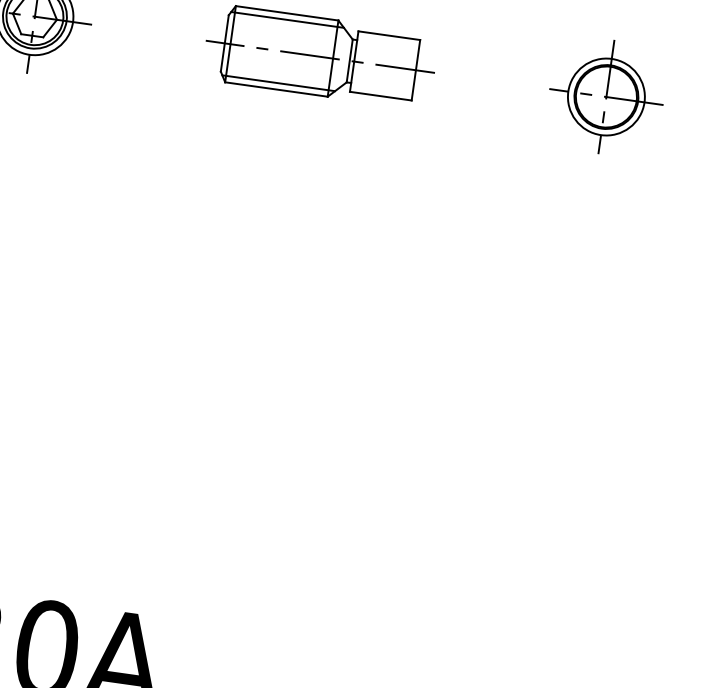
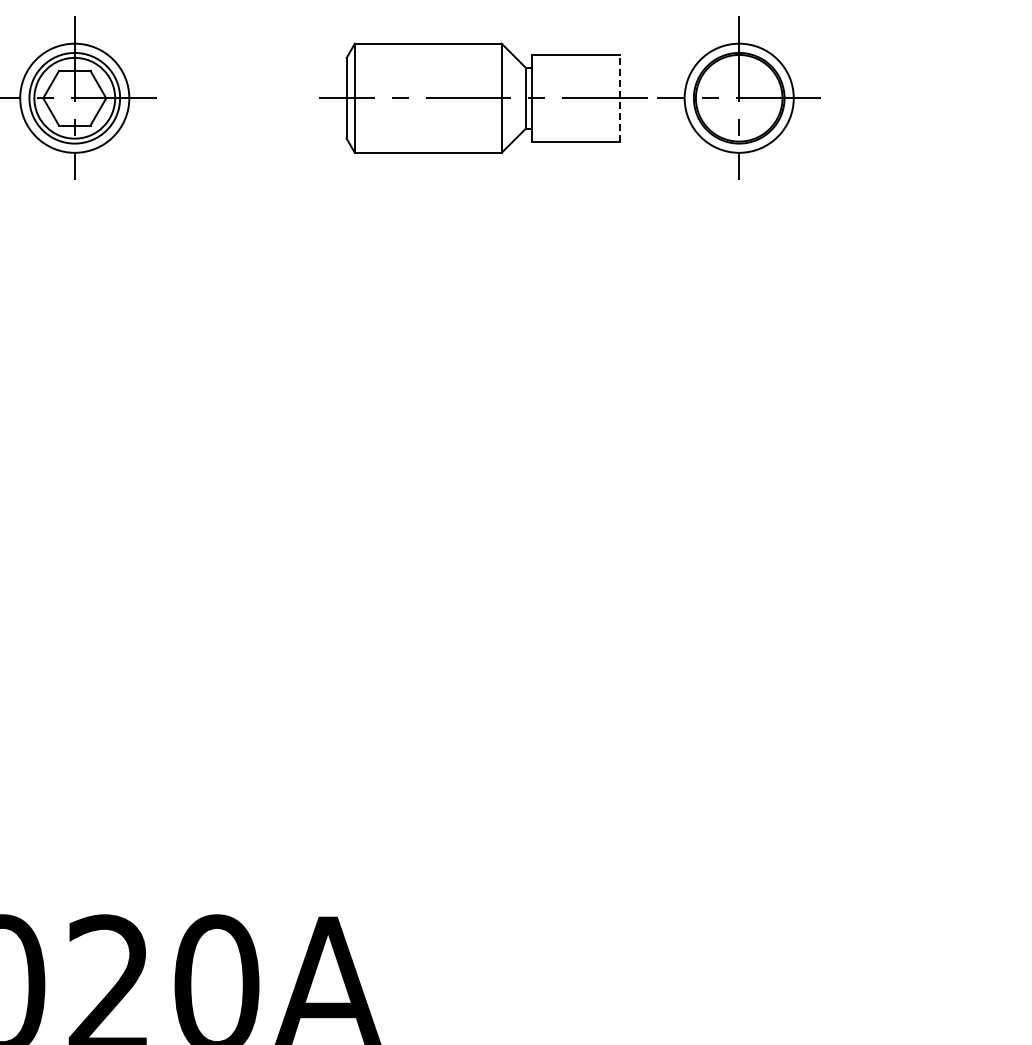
line: (287, 19) -> (429, 52), removed
line: (416, 69) -> (620, 97), solid -> dashed
line: (278, 83) -> (429, 143), removed
part: (606, 96) -> (738, 97), moved

